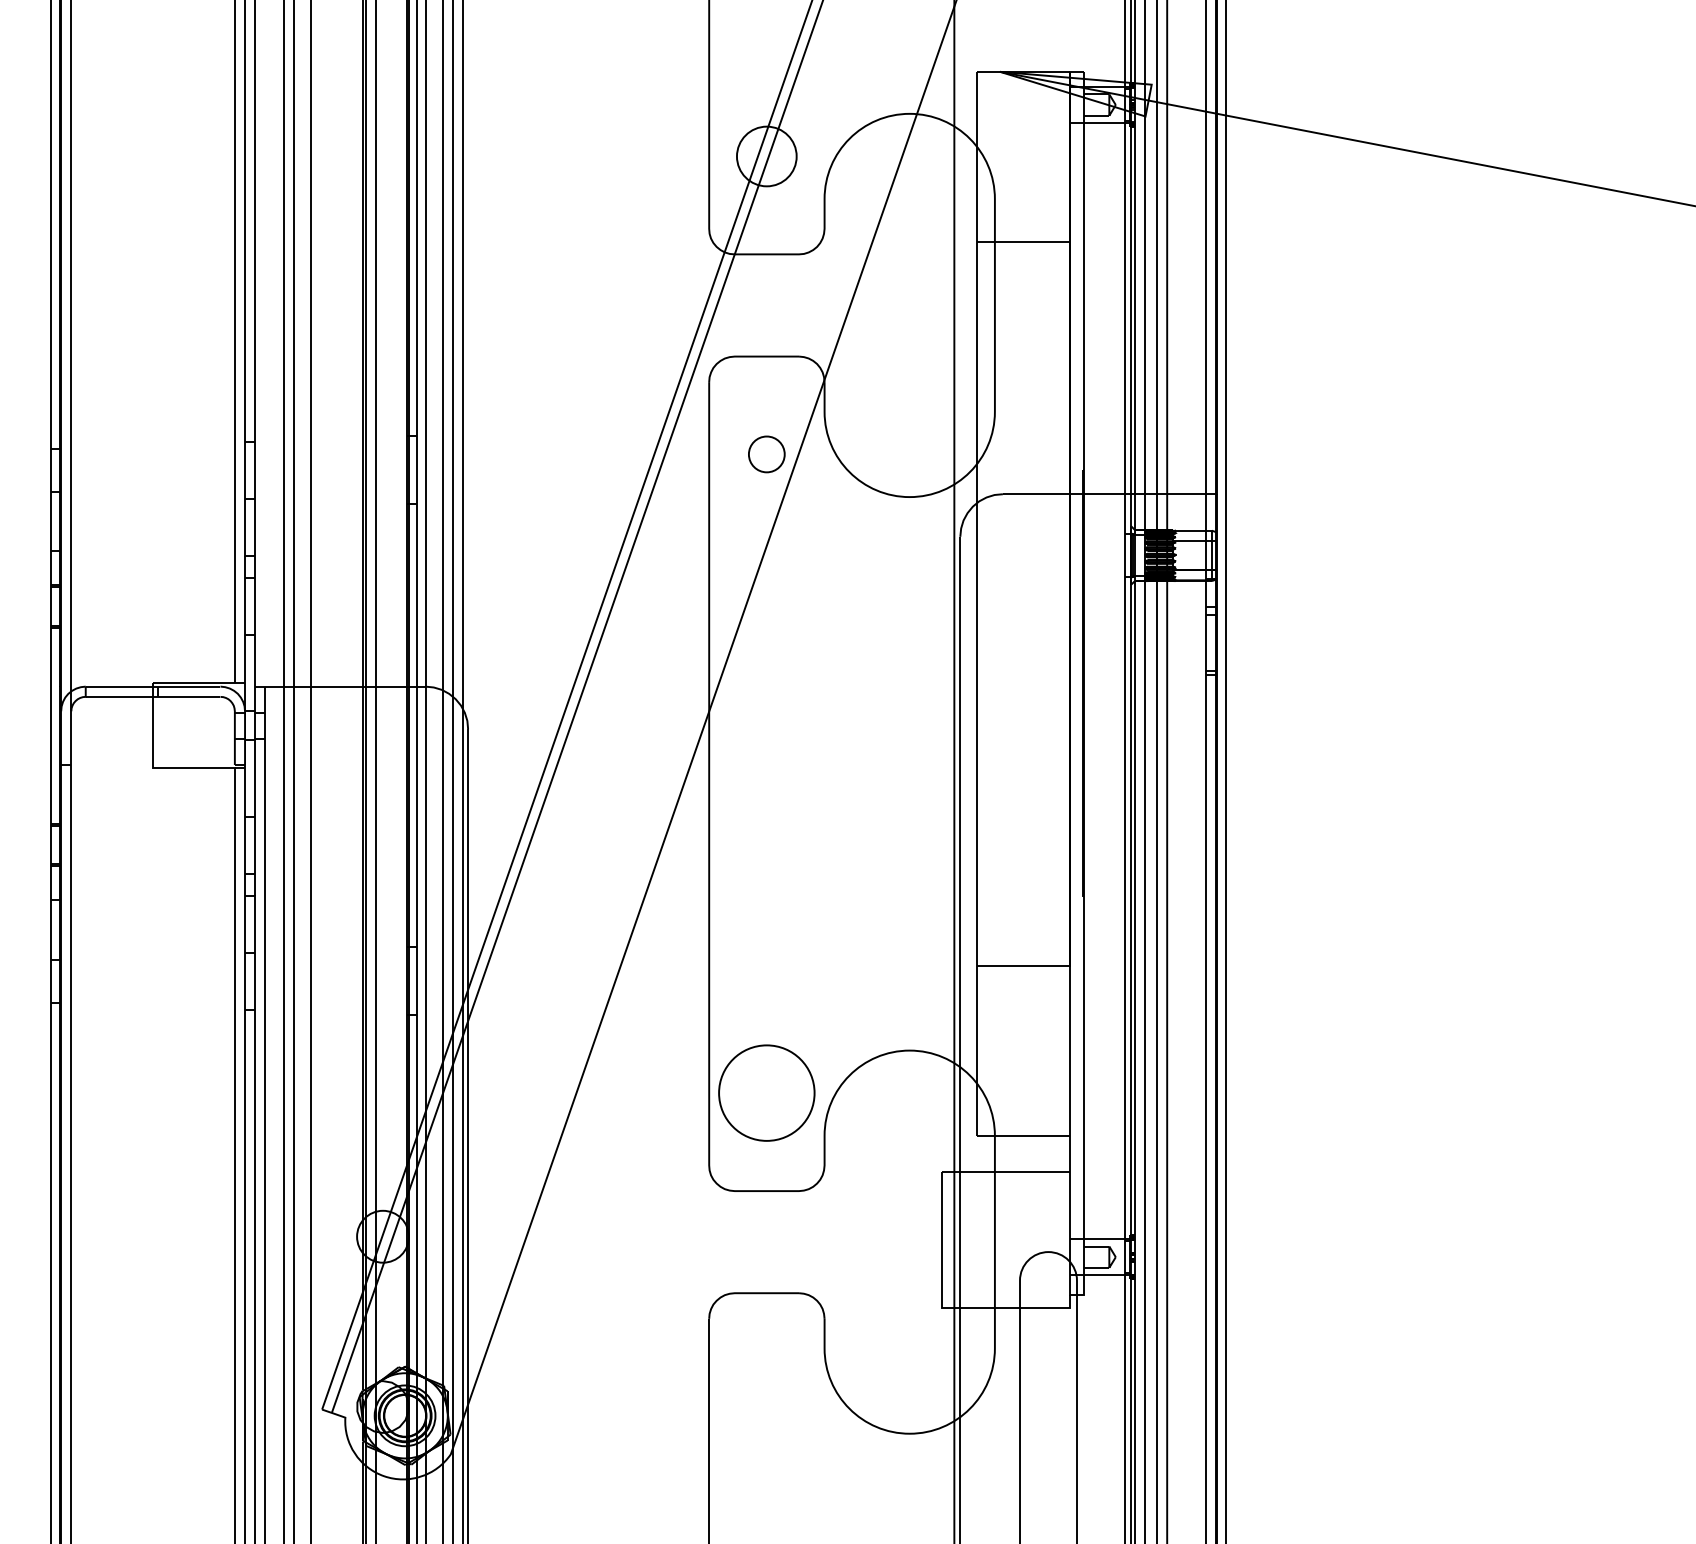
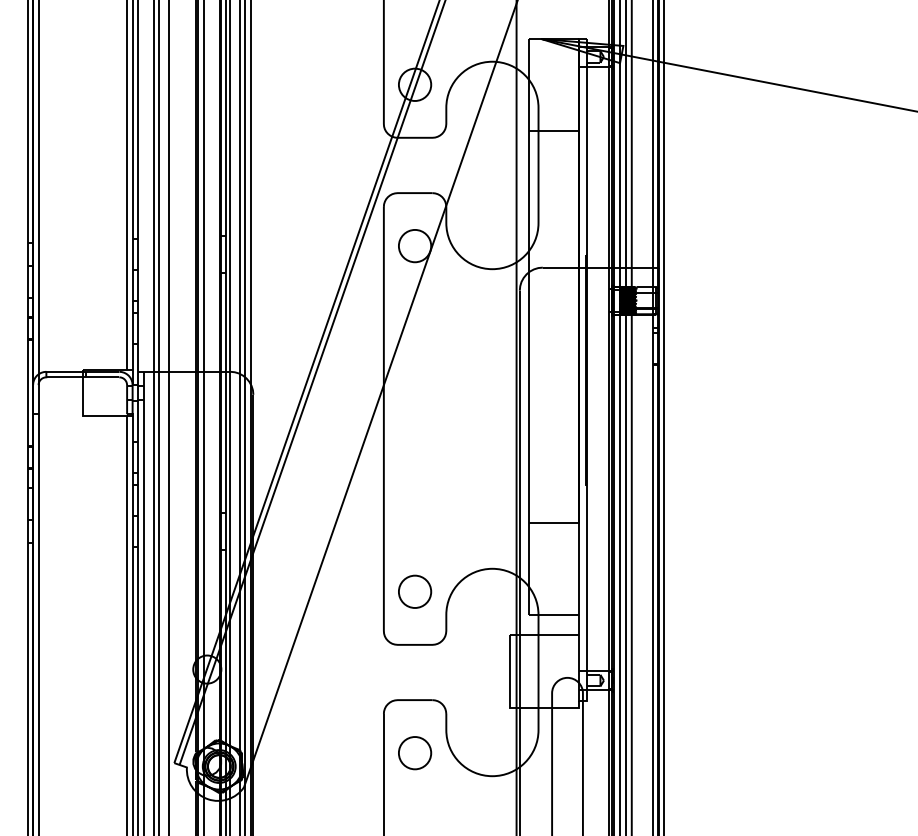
circle: (765, 453) -> (414, 245), size x1.67
circle: (765, 1092) -> (414, 591), size x0.62
circle: (767, 1391) -> (415, 753), added

